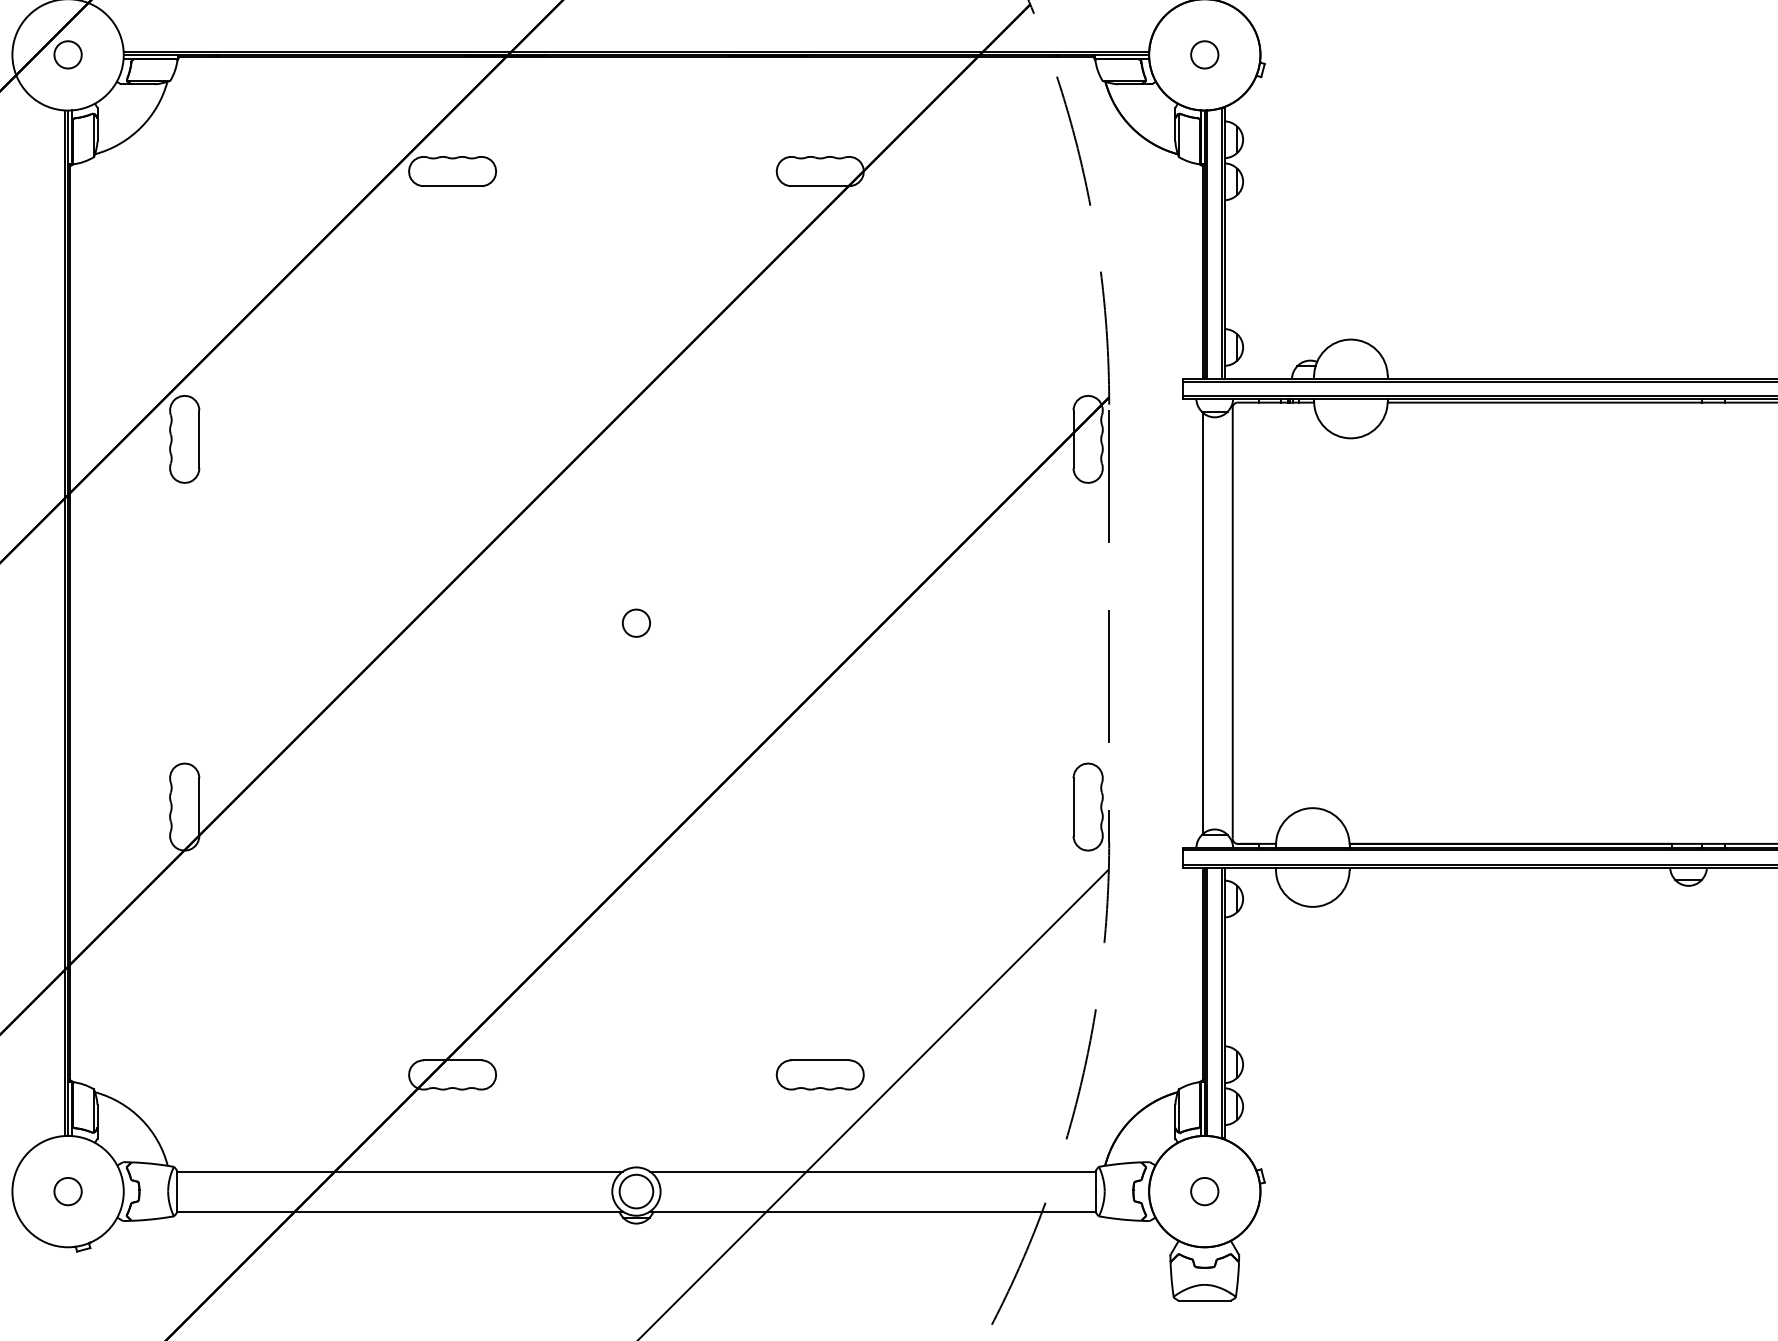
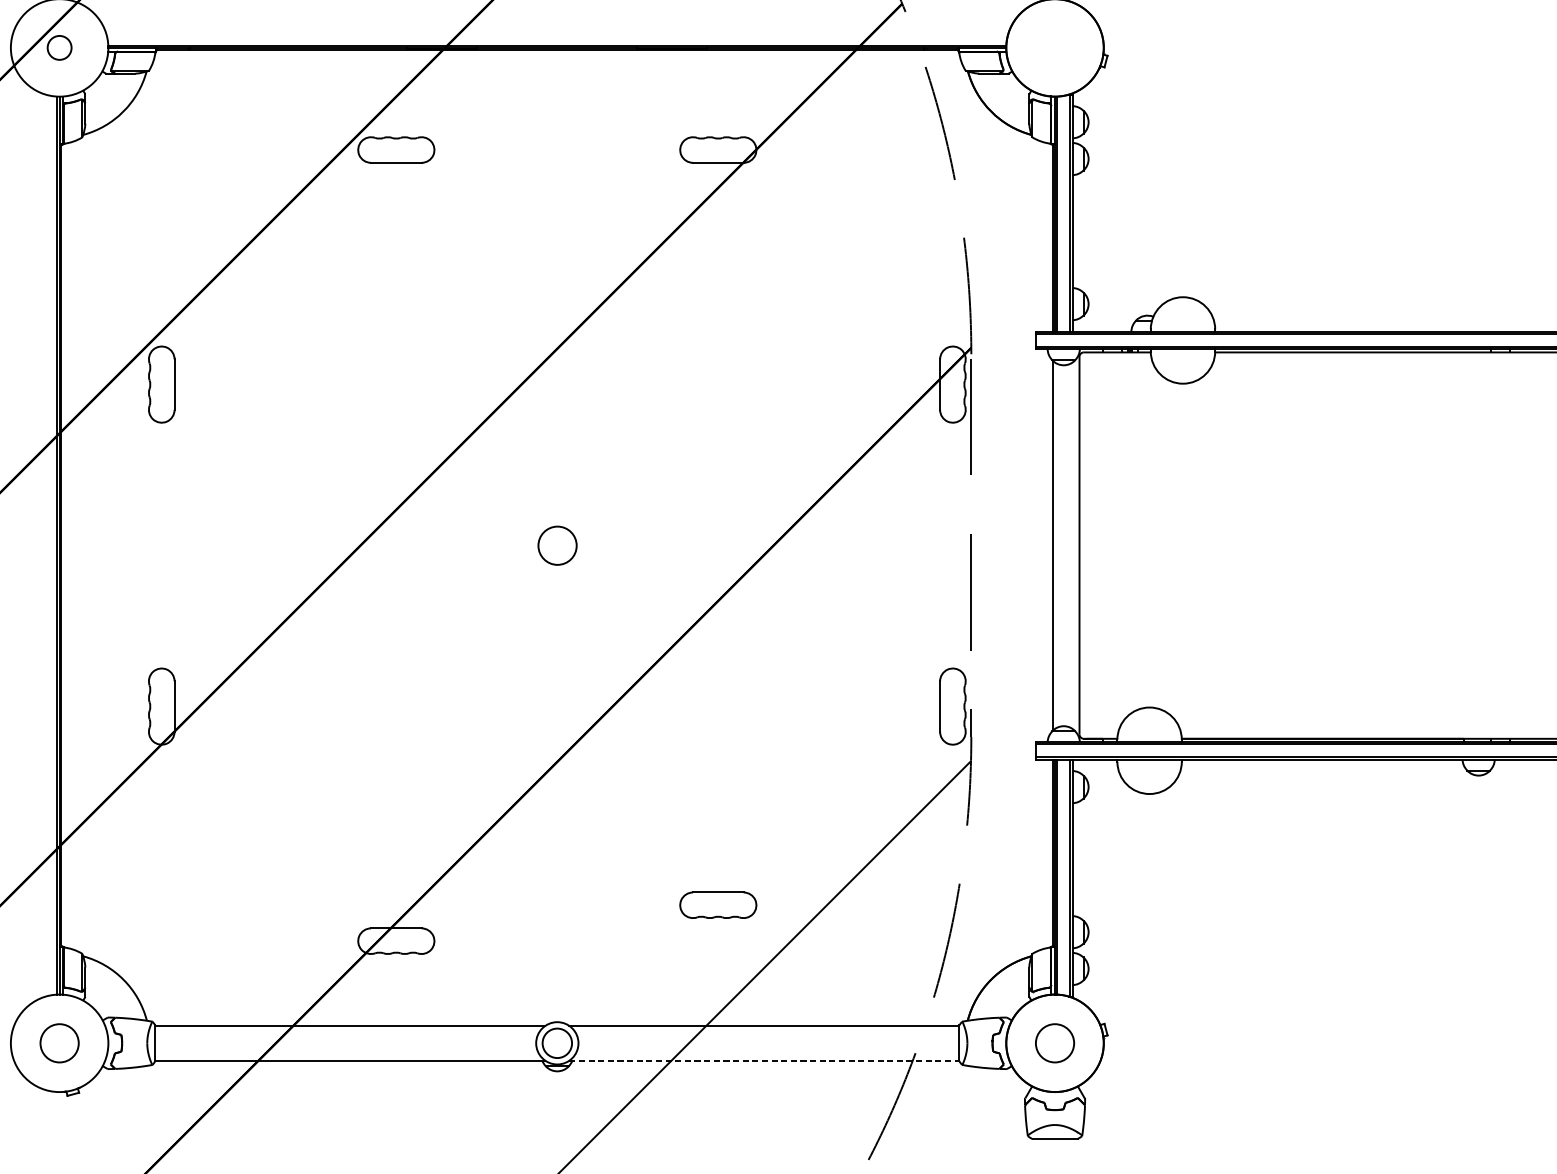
circle: (1204, 54) -> (1054, 47), removed
circle: (635, 622) -> (556, 544), size x1.6
part: (819, 1074) -> (717, 904), moved
circle: (67, 1191) -> (59, 1043), size x1.6
circle: (1204, 1191) -> (1054, 1043), size x1.6
line: (872, 1211) -> (764, 1060), solid -> dashed

